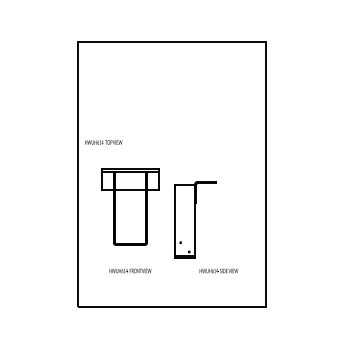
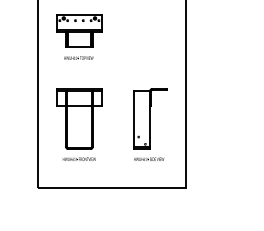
part: (130, 108) -> (79, 31), added
text: (103, 142) -> (78, 58), moved
part: (130, 206) -> (79, 118), moved
part: (195, 219) -> (150, 118), moved

